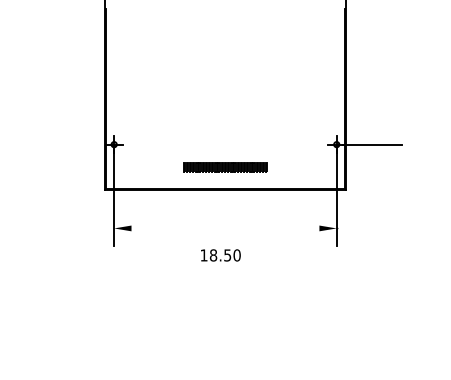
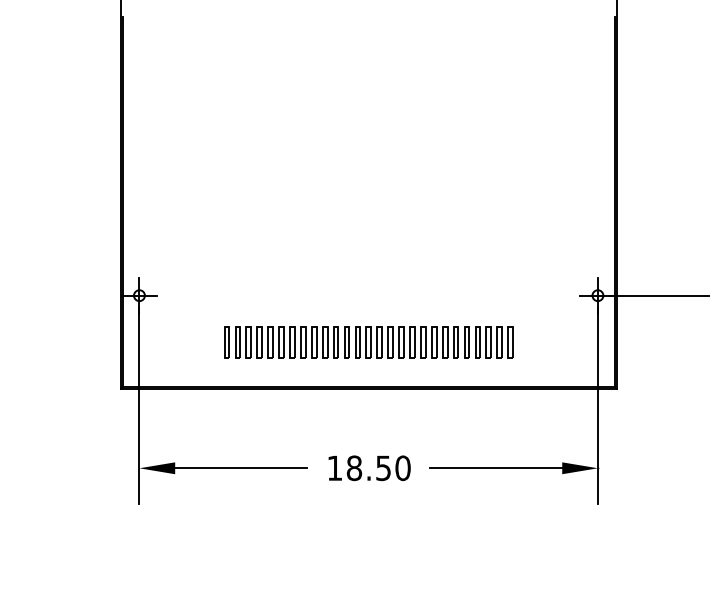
part: (225, 167) -> (368, 342), size x1.67
line: (163, 228) -> (241, 468), added
line: (287, 228) -> (496, 468), added
text: (220, 255) -> (368, 468), moved

